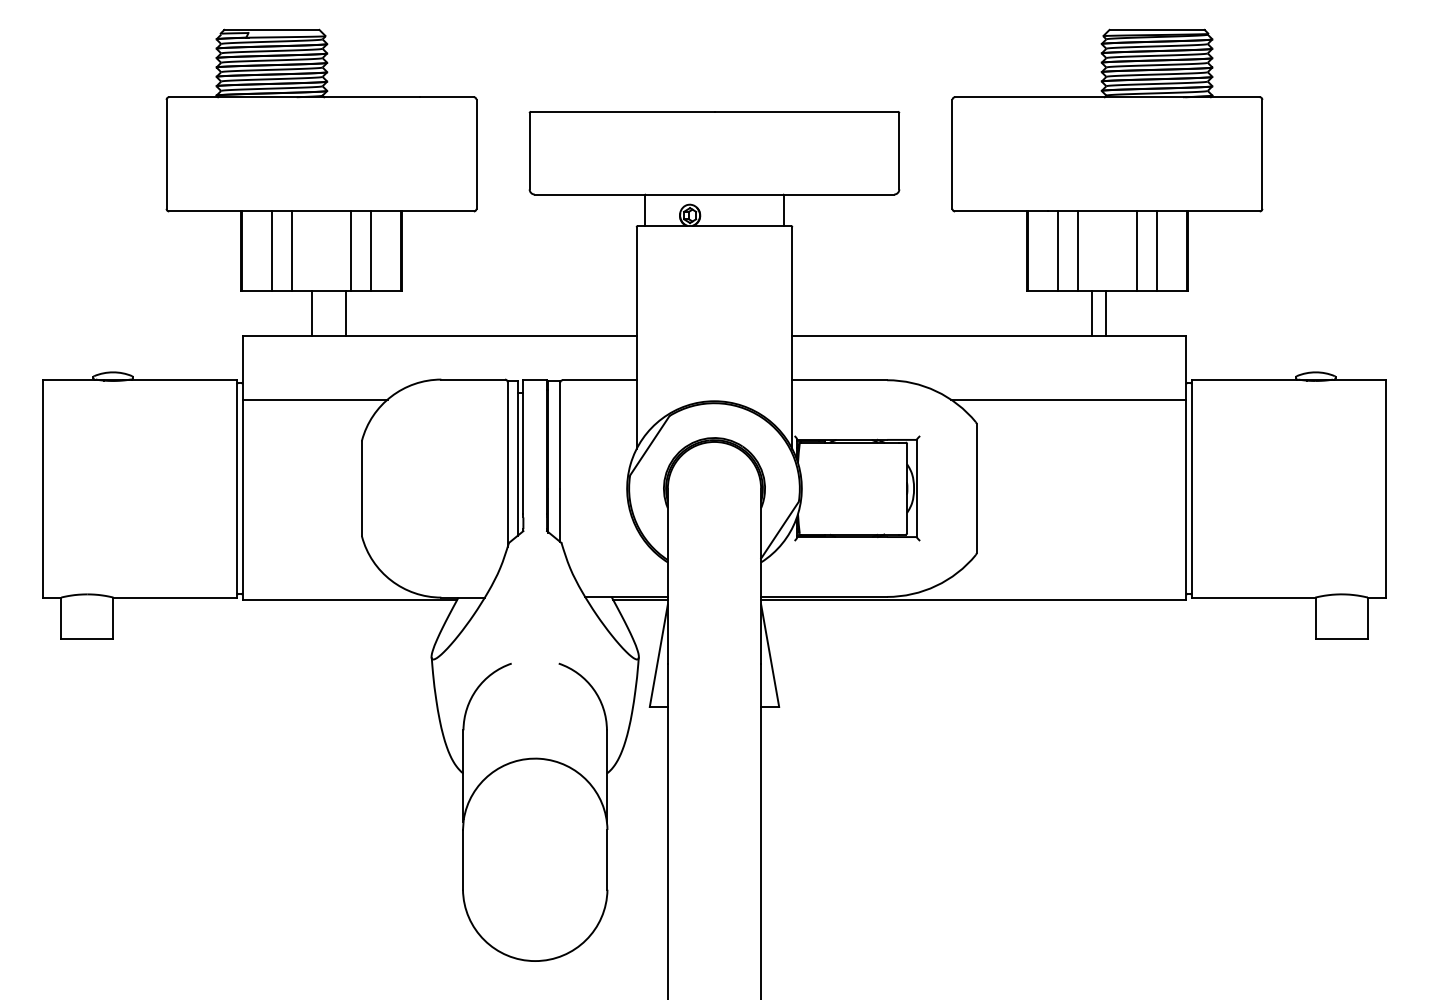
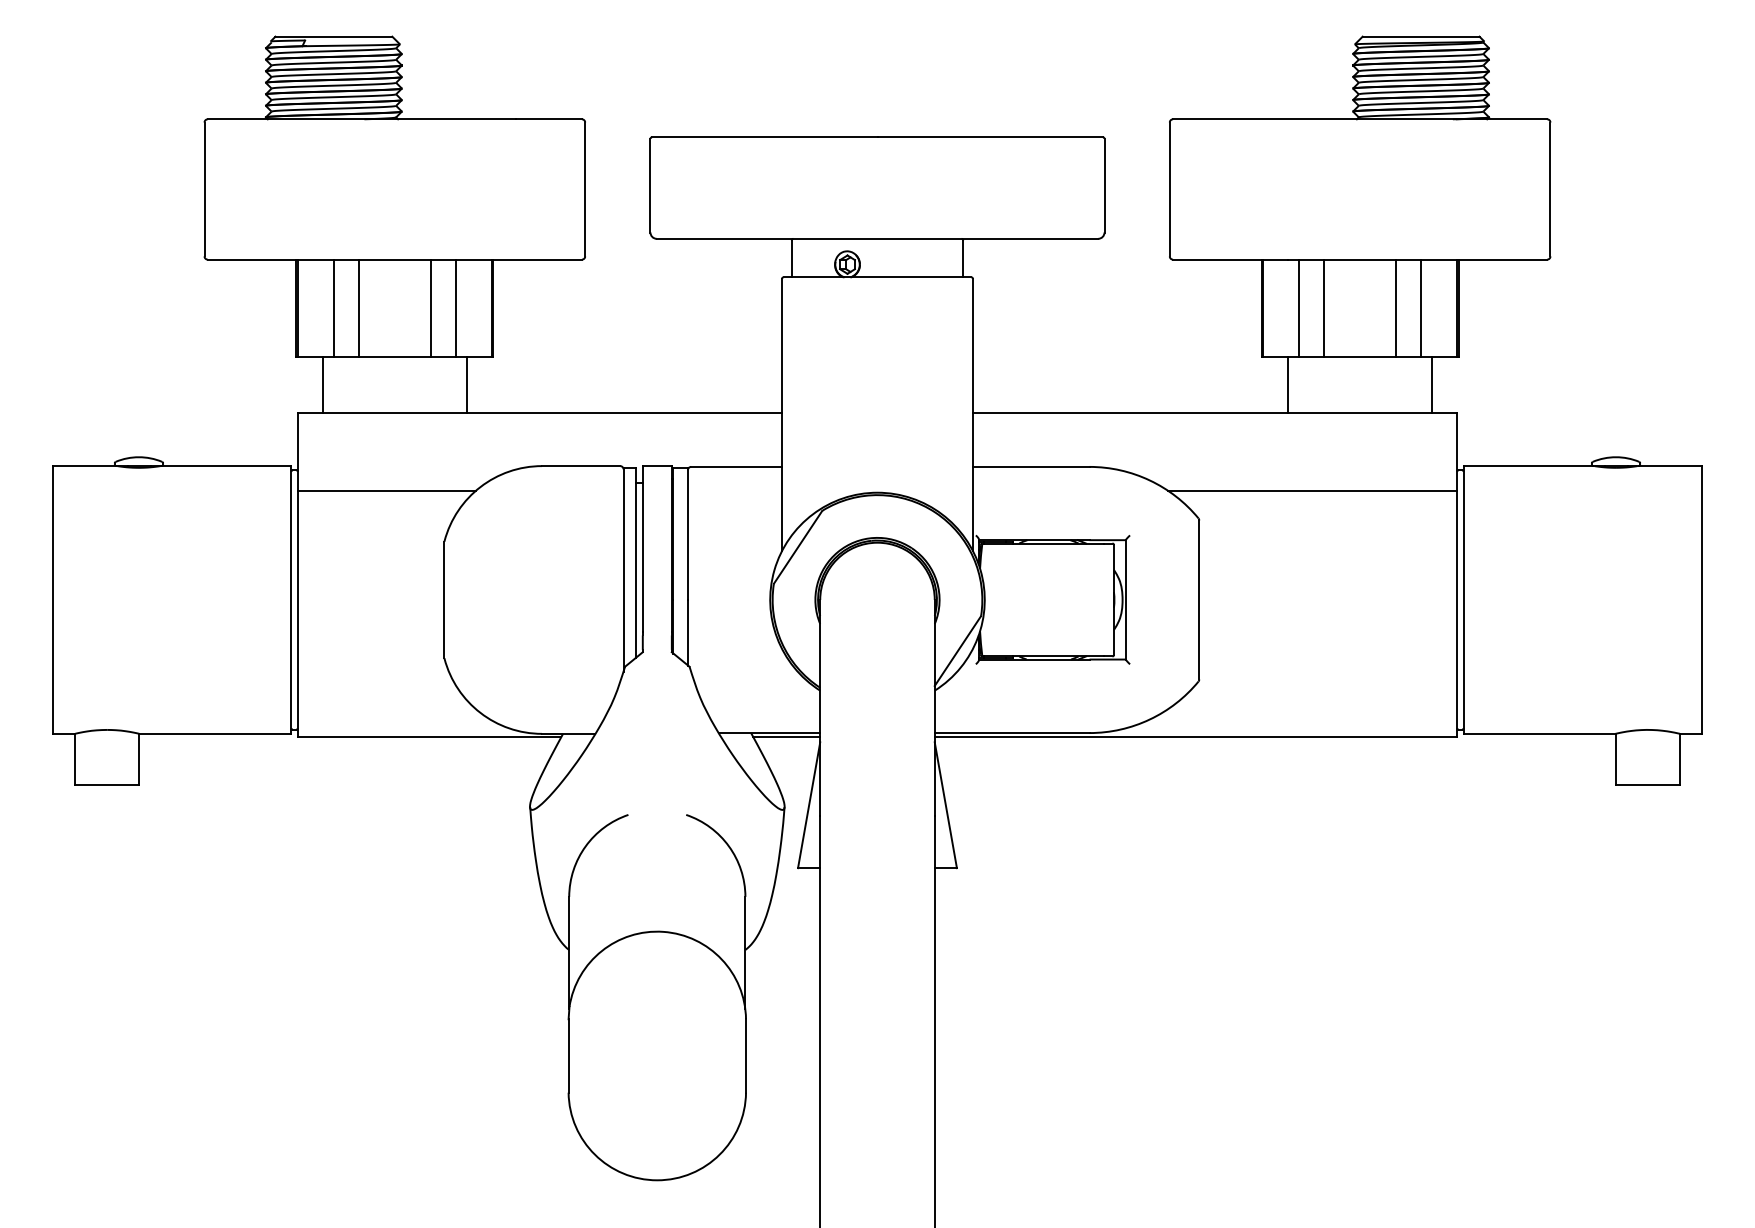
line: (312, 313) -> (323, 384), moved
line: (345, 313) -> (466, 384), moved
line: (1092, 313) -> (1288, 384), moved
line: (1105, 313) -> (1431, 384), moved

